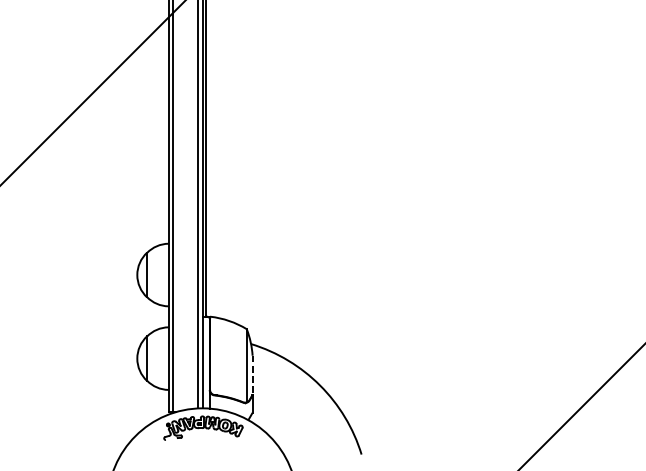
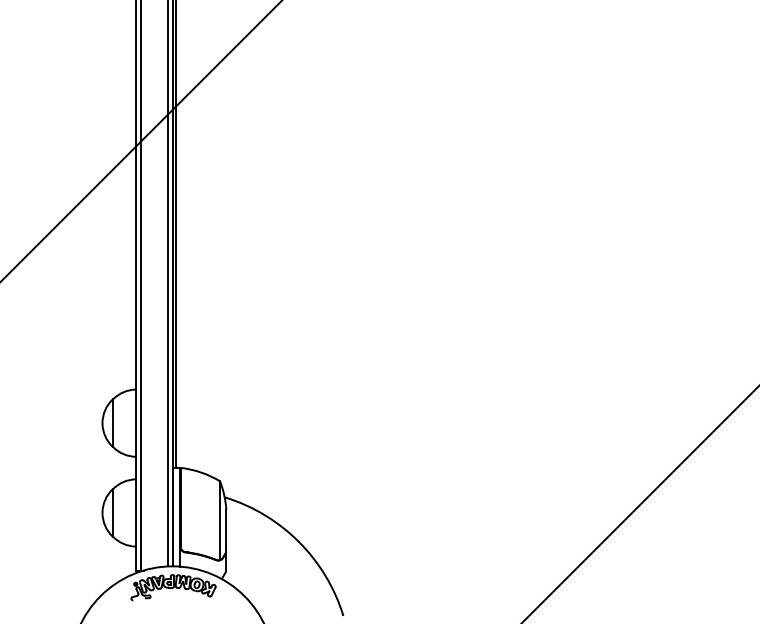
line: (252, 375) -> (226, 531), dashed -> solid

